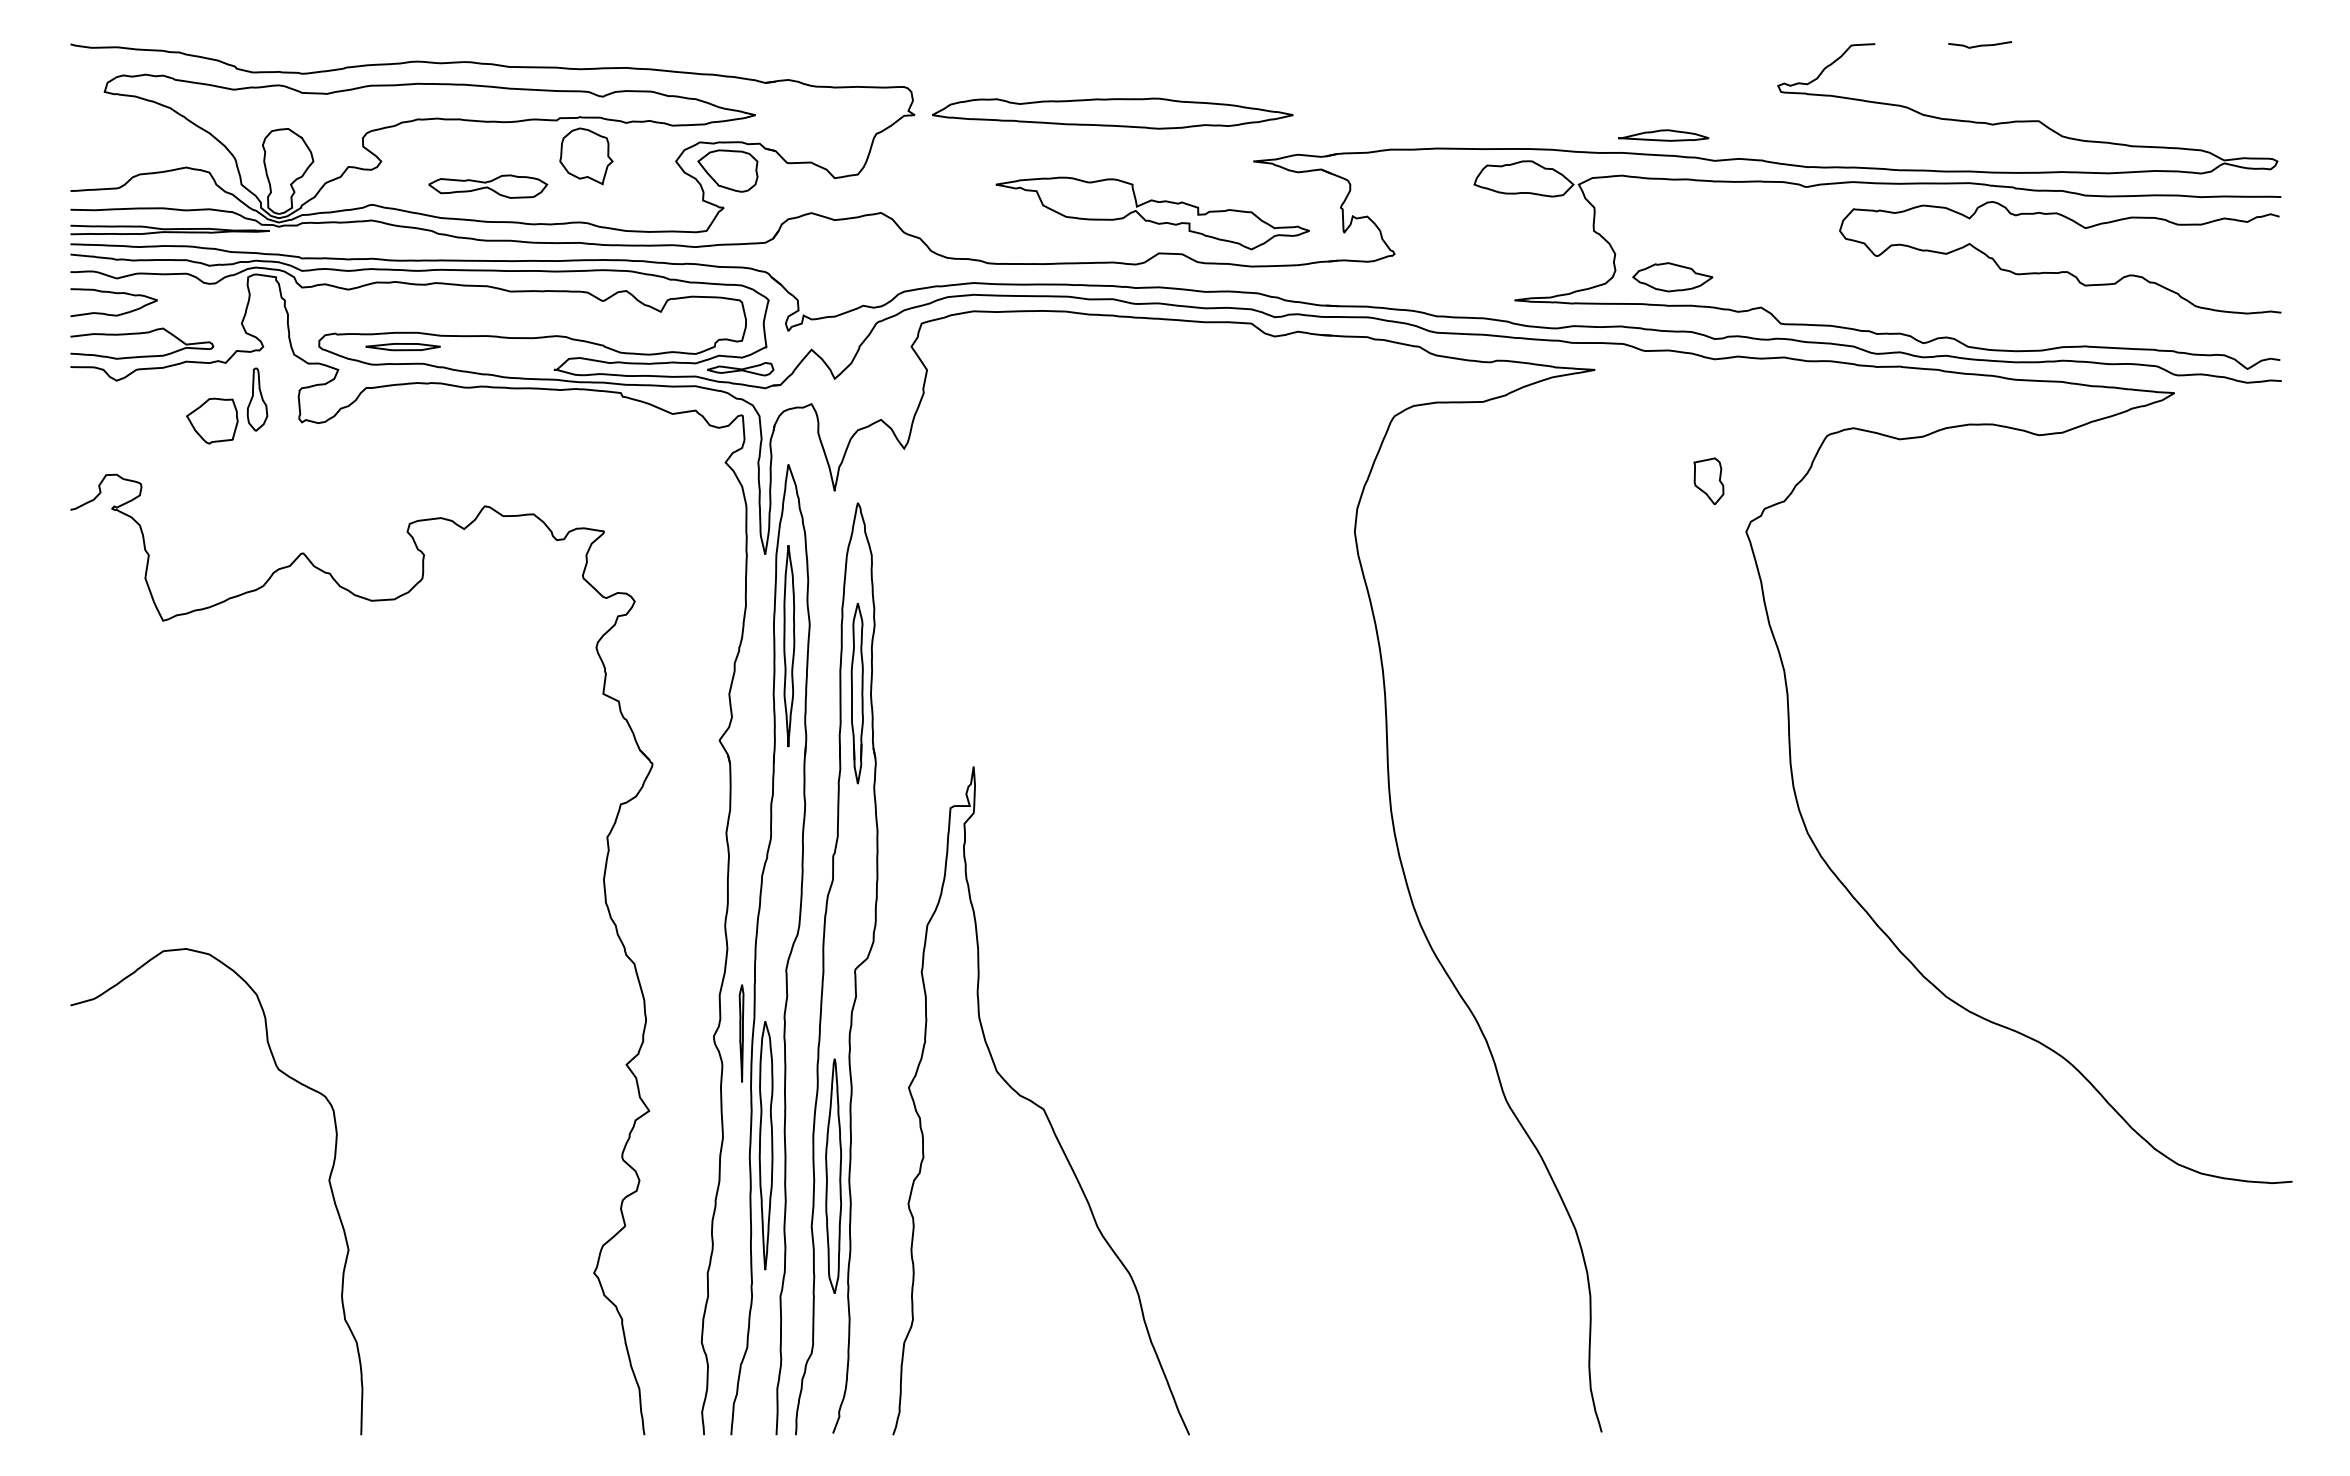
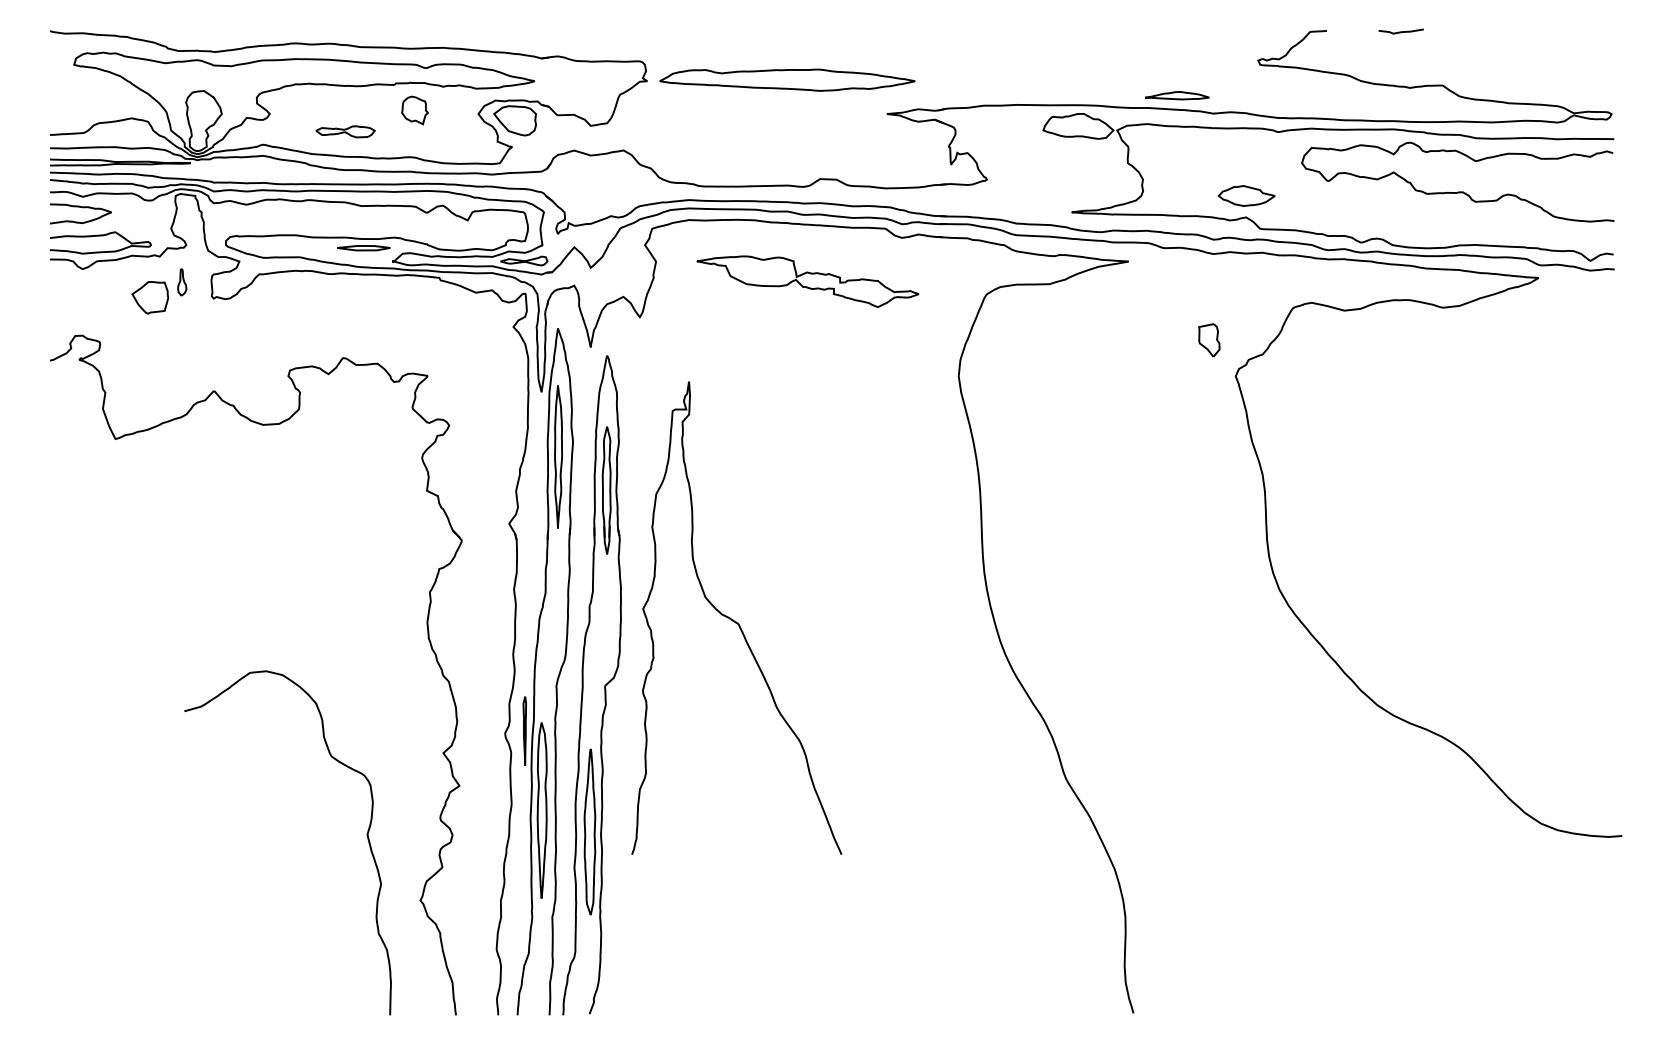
part: (586, 156) -> (415, 110), size x0.7
part: (488, 186) -> (345, 131), size x0.7
part: (1152, 213) -> (807, 281), moved
part: (1672, 277) -> (1246, 196), moved
part: (402, 347) -> (363, 248), moved
part: (257, 399) -> (182, 282), size x0.6
curve: (1036, 1103) -> (733, 620), moved
curve: (328, 1182) -> (366, 836), moved

